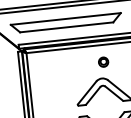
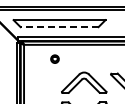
line: (66, 27) -> (59, 27), solid -> dashed
part: (102, 61) -> (54, 58), moved

